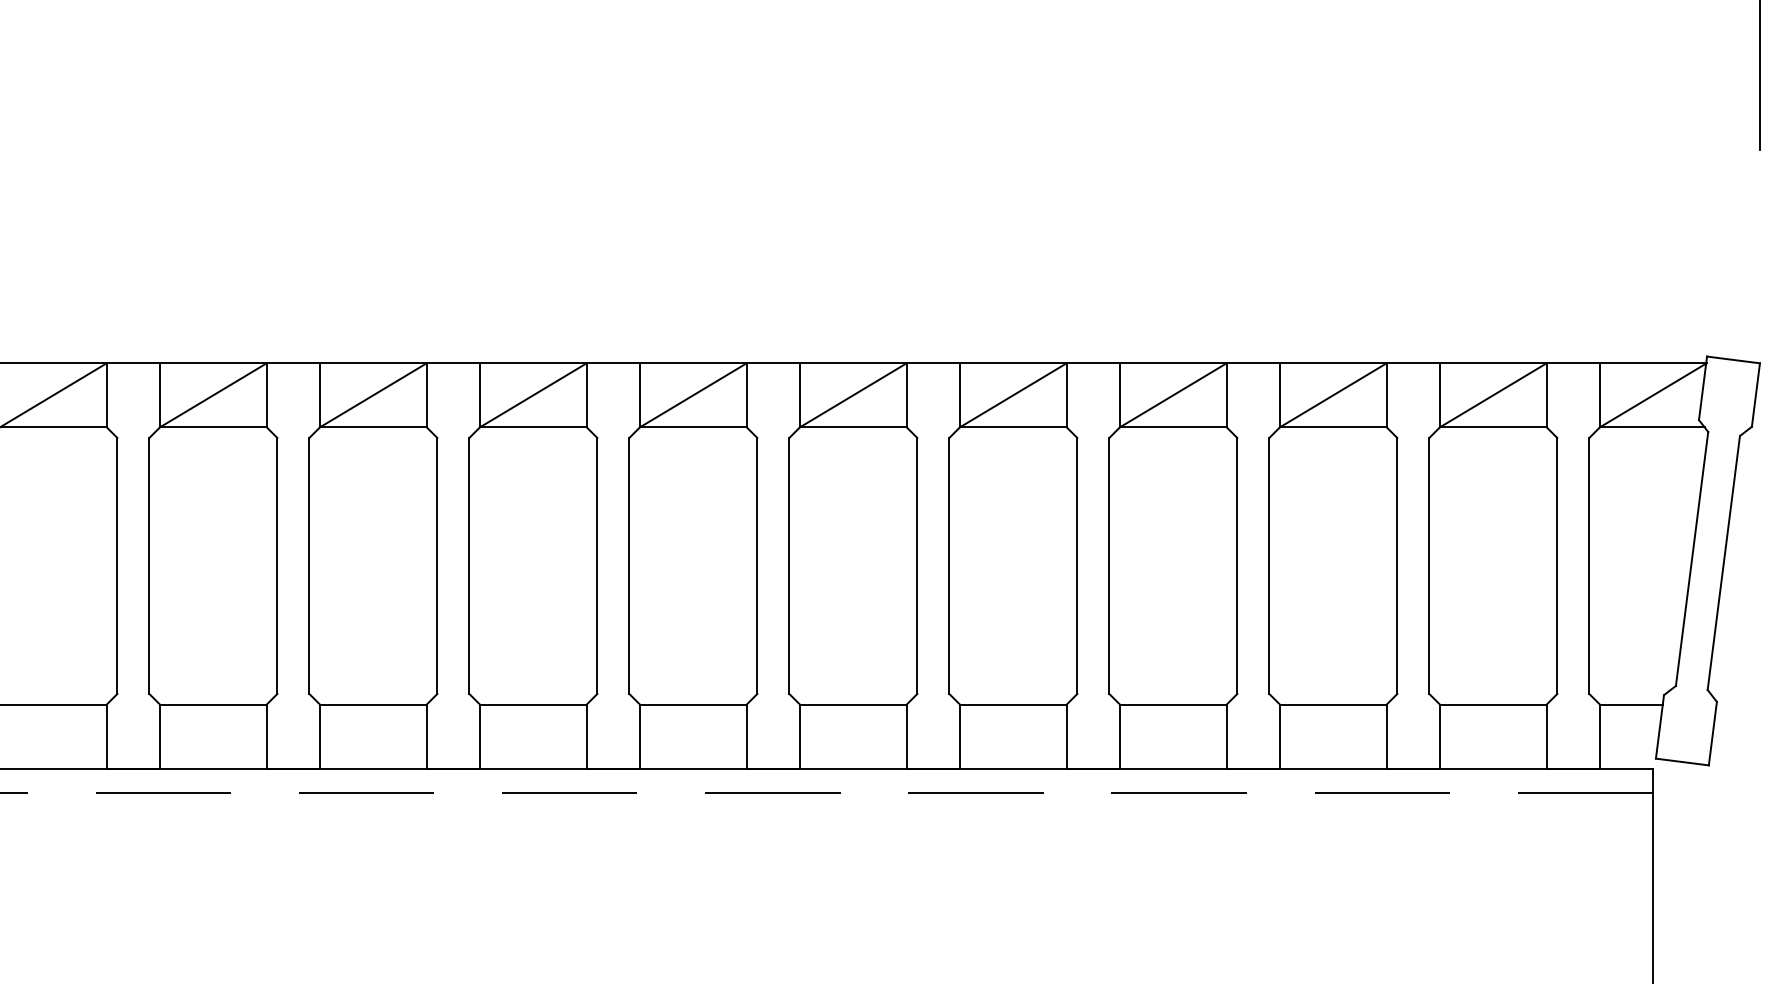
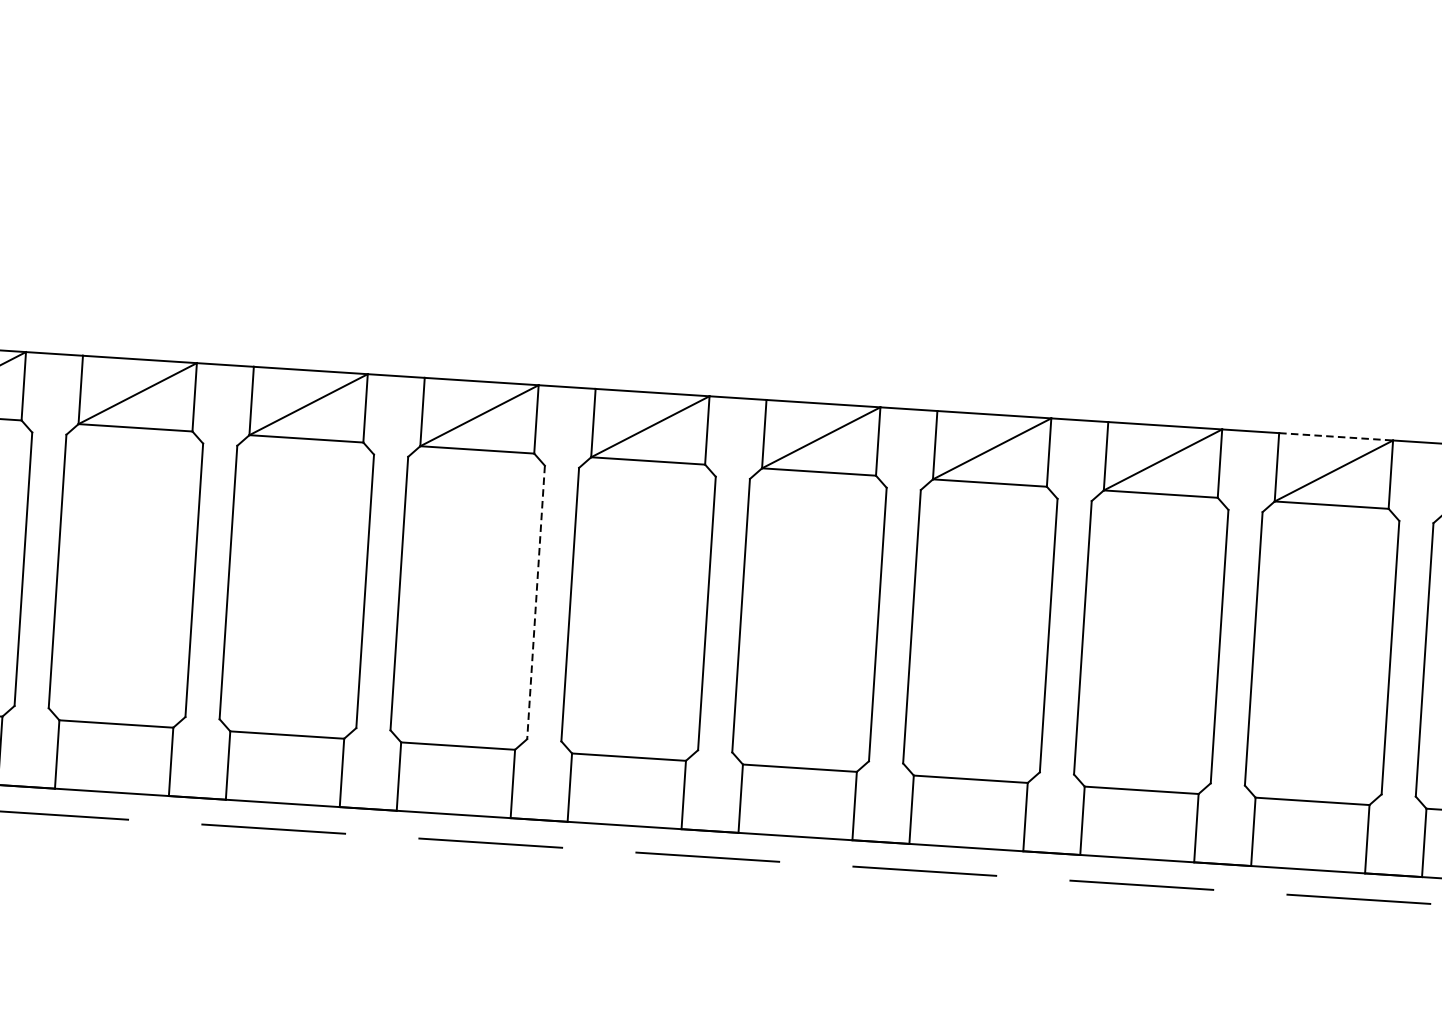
line: (1333, 363) -> (1336, 437), solid -> dashed
line: (597, 565) -> (536, 601), solid -> dashed

